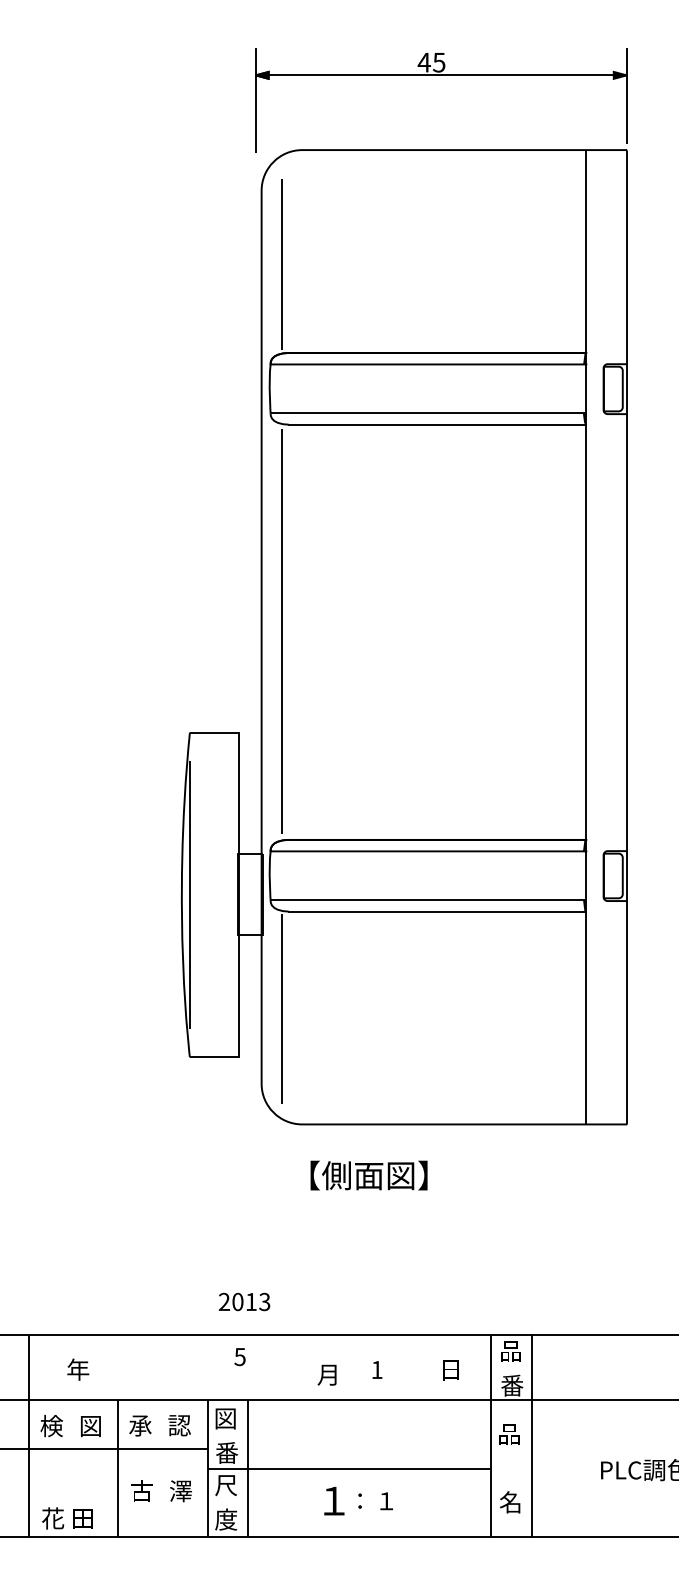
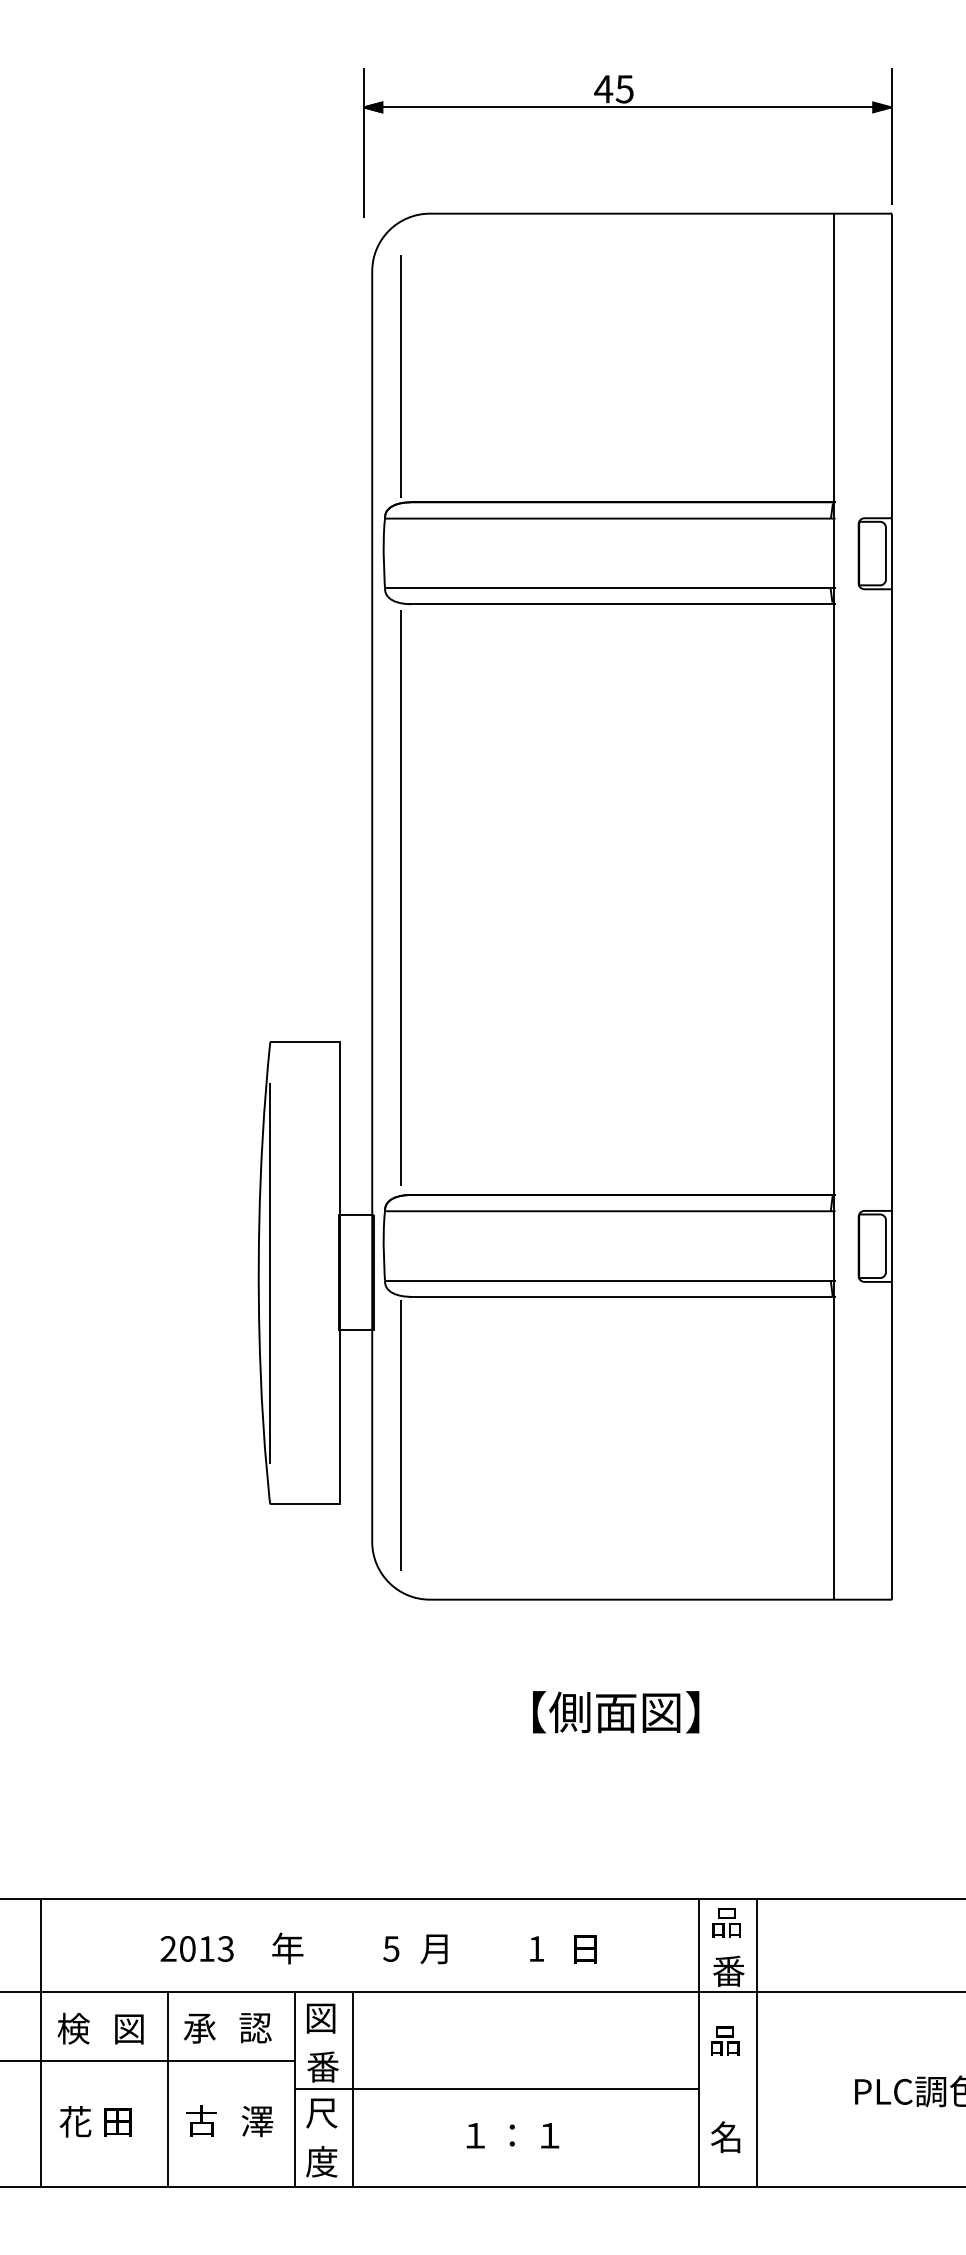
text: (368, 1175) -> (615, 1712), moved
text: (244, 1301) -> (197, 1948), moved
text: (239, 1357) -> (390, 1949), moved
text: (78, 1369) -> (288, 1948), moved
text: (450, 1370) -> (583, 1949), moved
text: (326, 1374) -> (433, 1948), moved
part: (334, 1501) -> (475, 2136), size x0.62
text: (67, 1518) -> (96, 2121), moved

